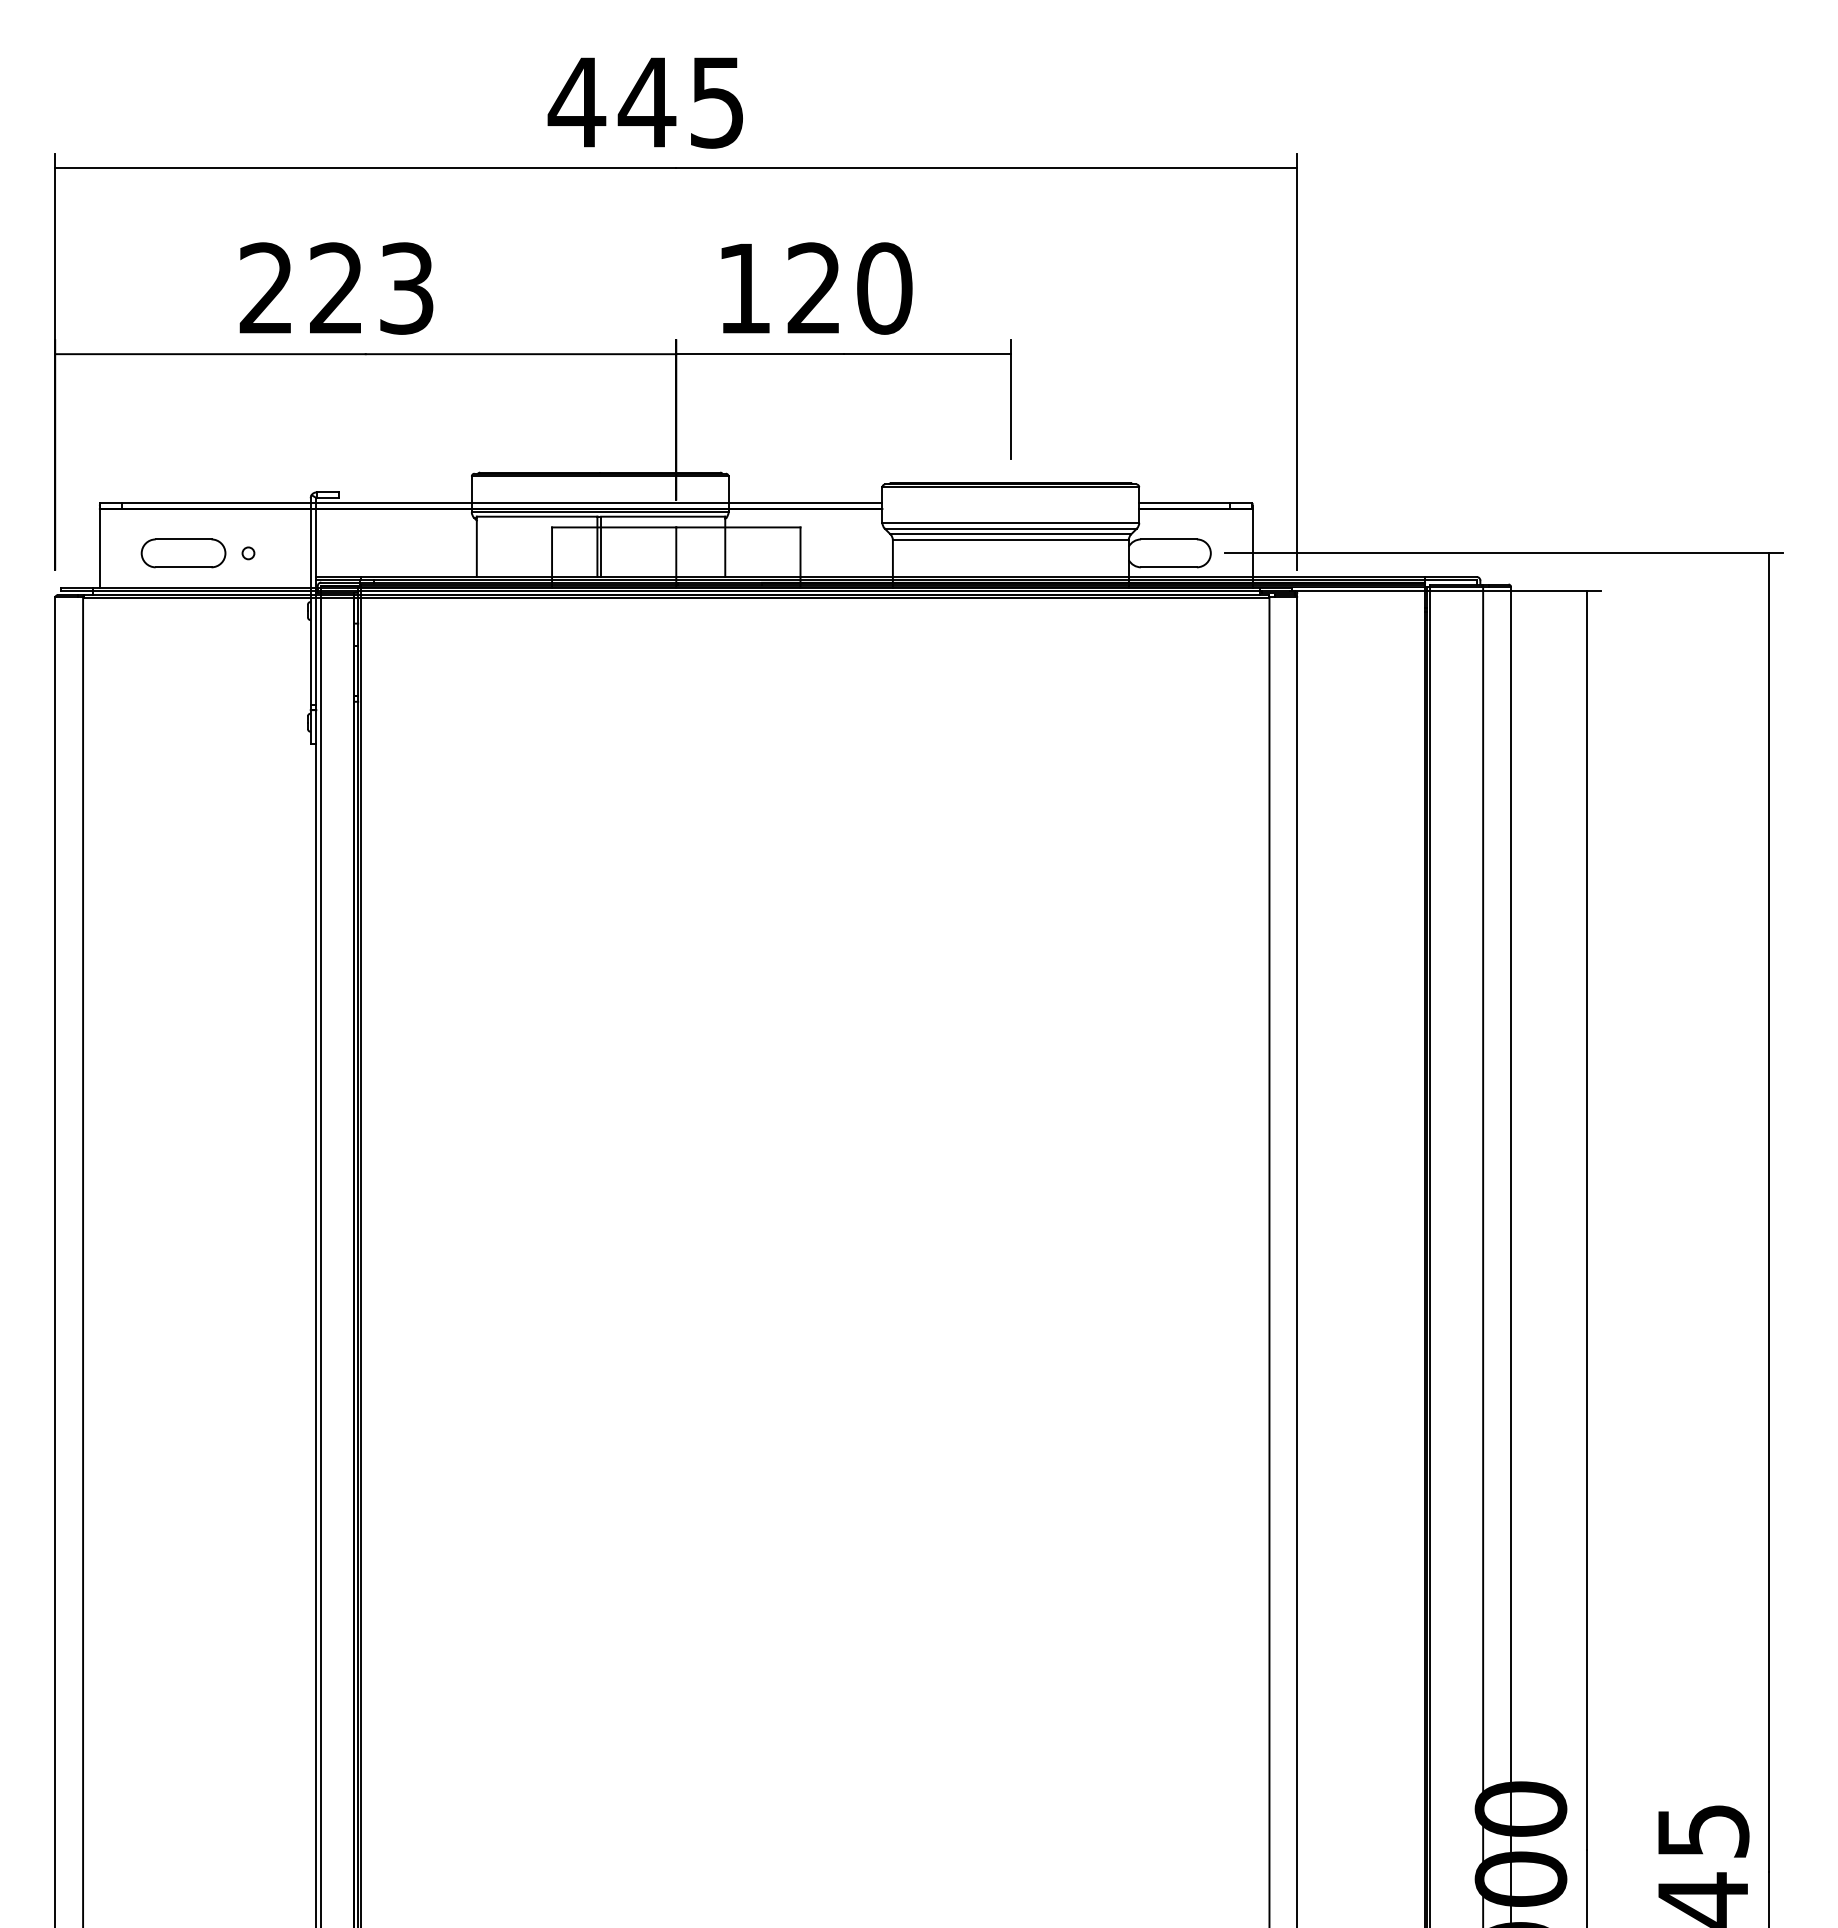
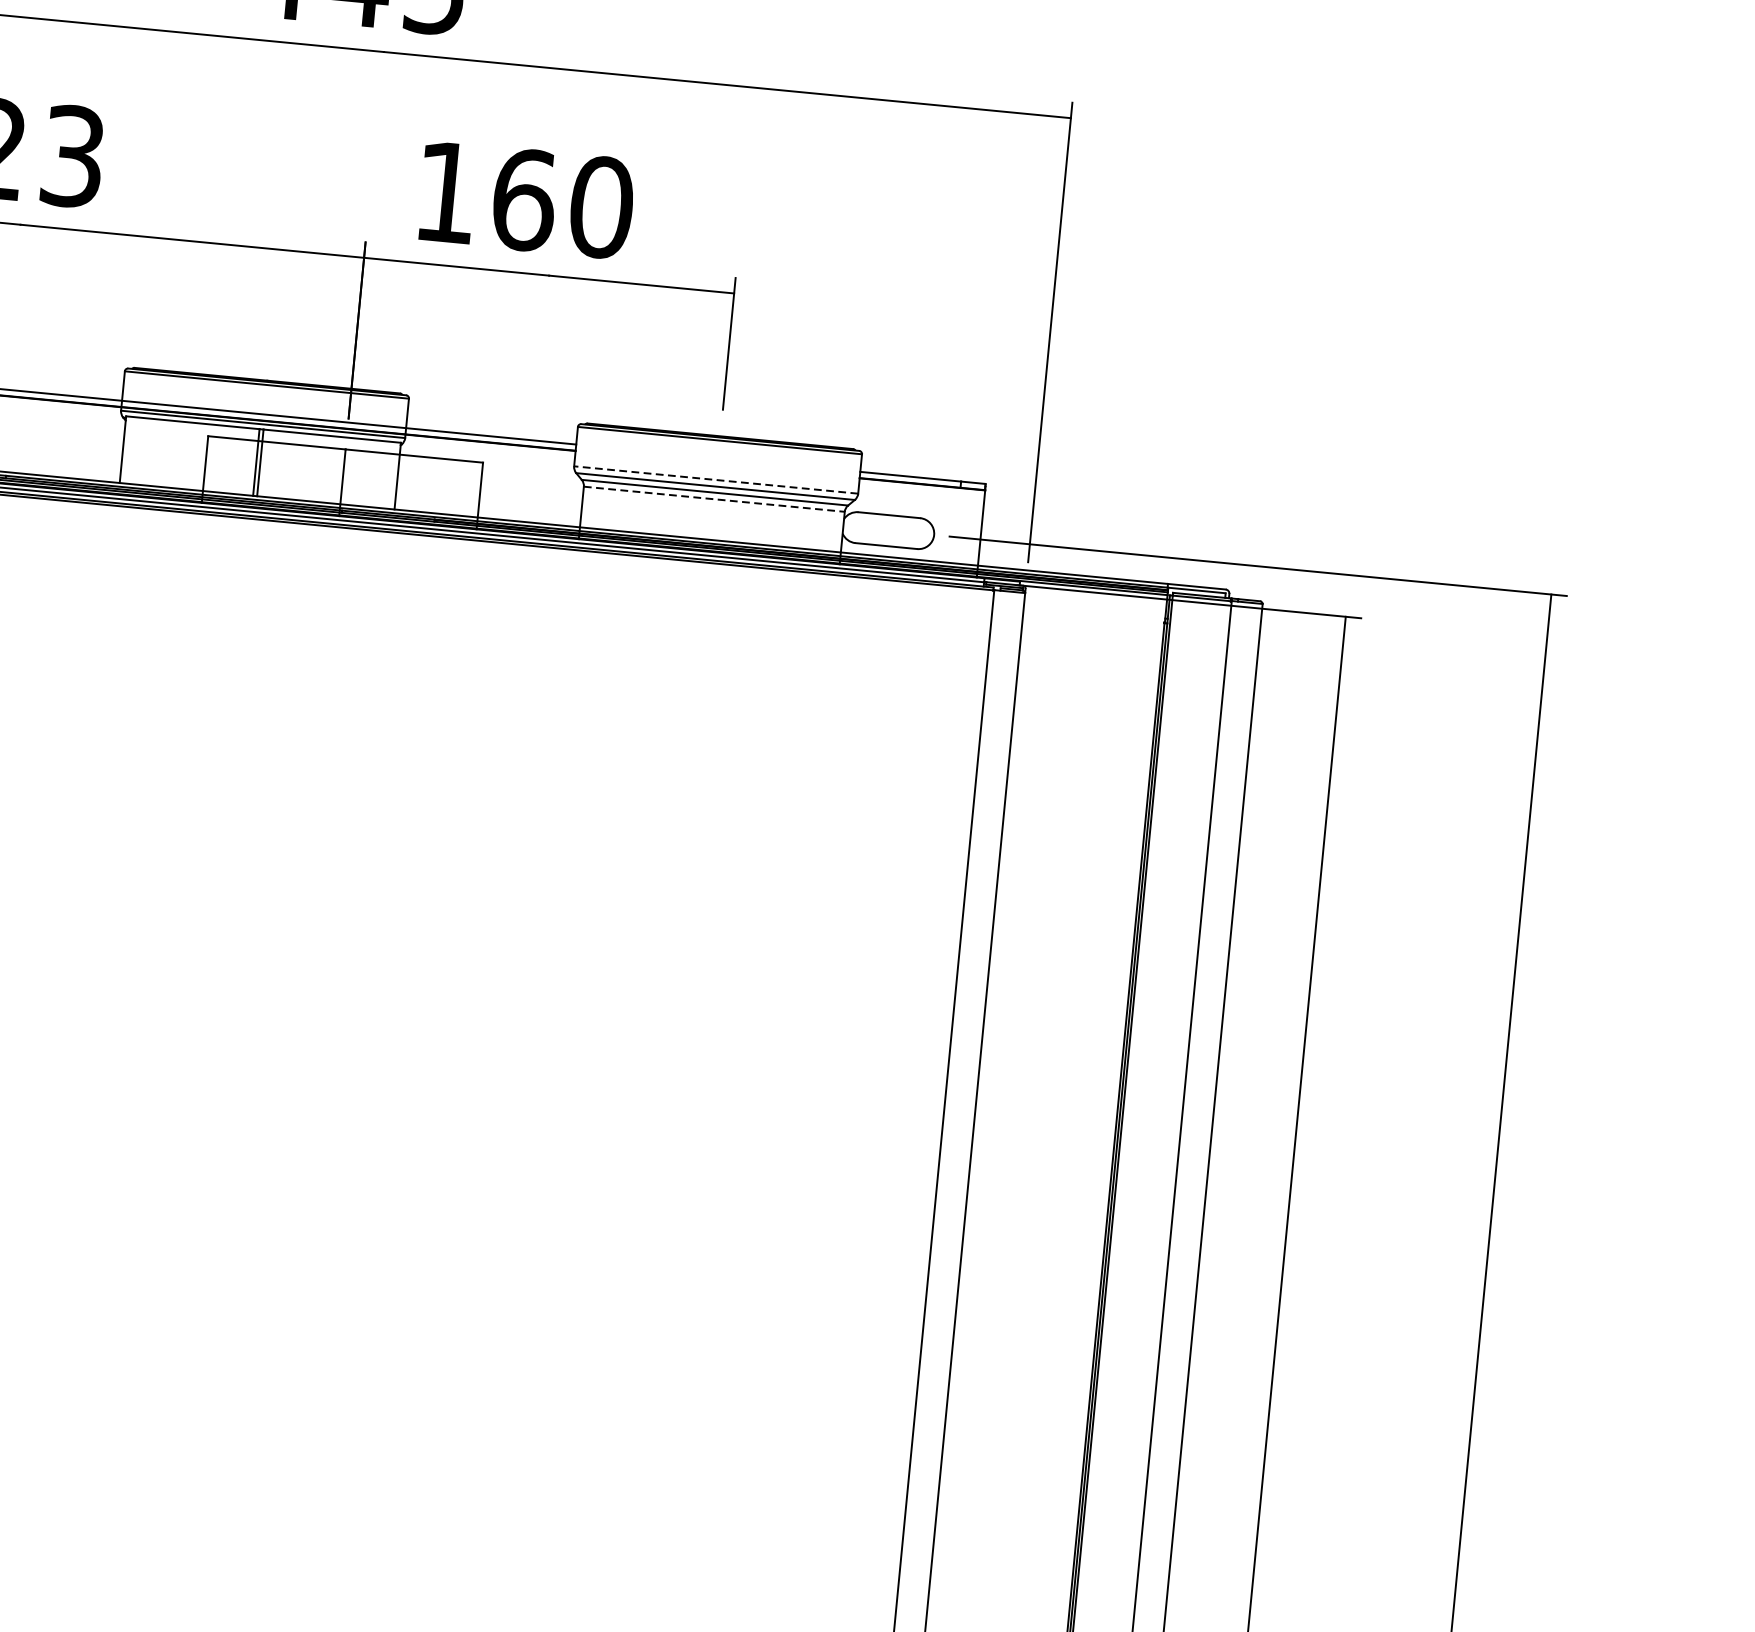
text: (814, 288) -> (523, 199), 120 -> 160
line: (1010, 522) -> (715, 479), solid -> dashed
line: (1010, 540) -> (713, 499), solid -> dashed

